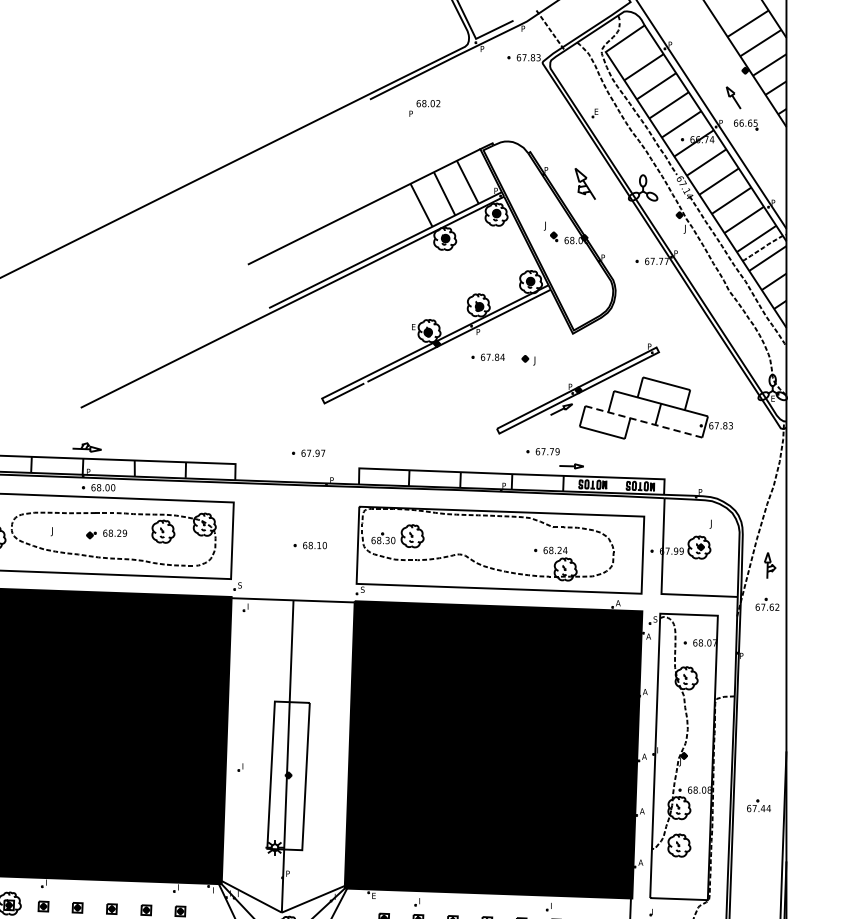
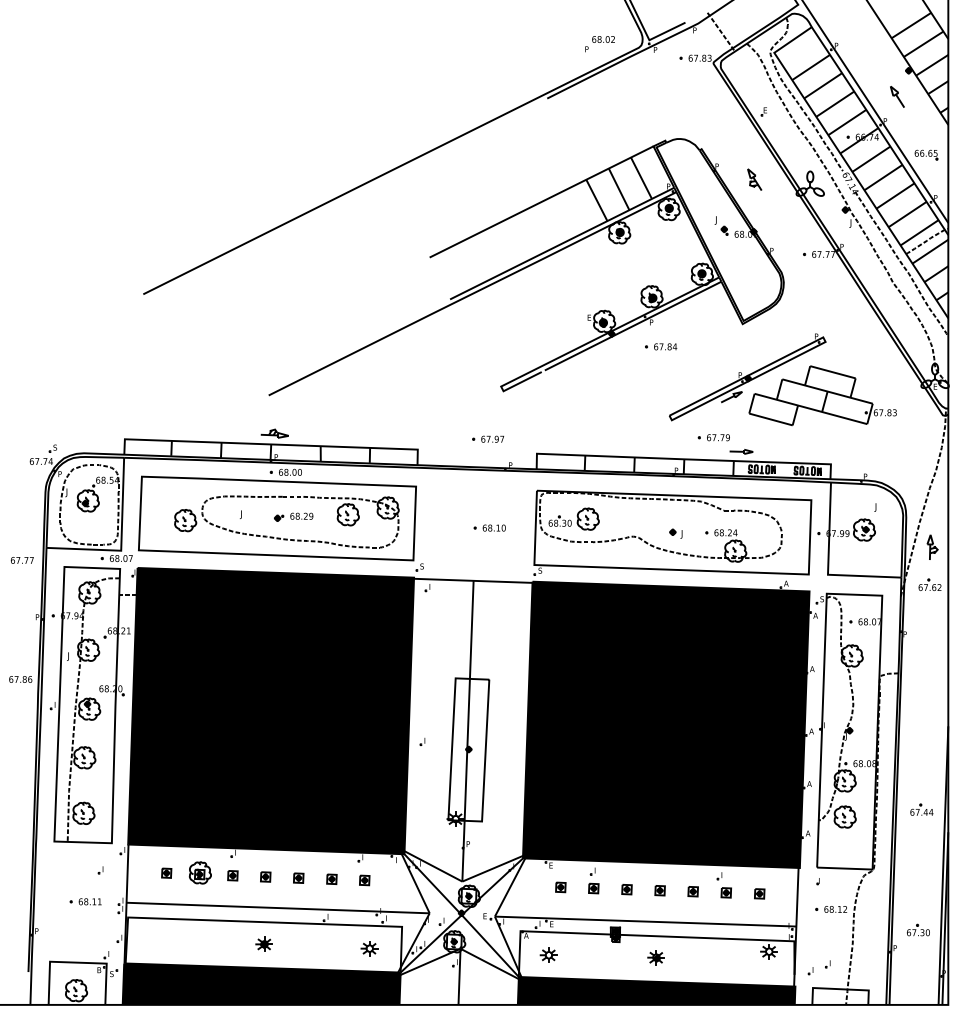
text: (424, 108) -> (599, 44), moved
part: (746, 124) -> (926, 154), moved
part: (585, 183) -> (754, 179), size x0.71
part: (528, 360) -> (675, 533), moved
line: (644, 422) -> (811, 409), dashed -> solid
part: (758, 805) -> (921, 809), moved

